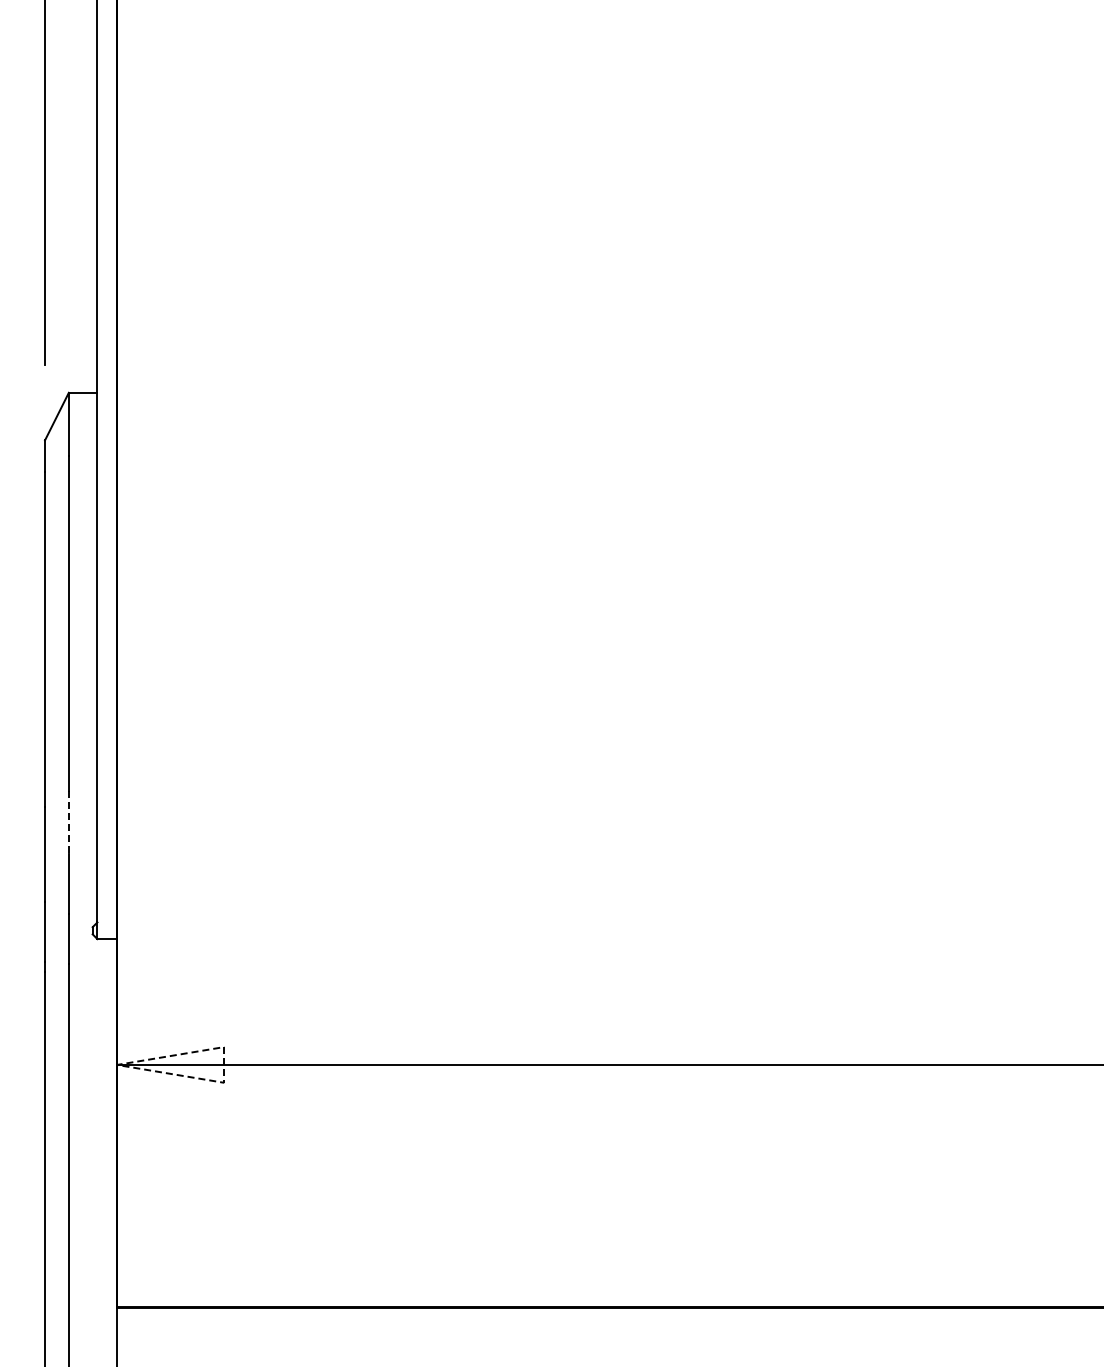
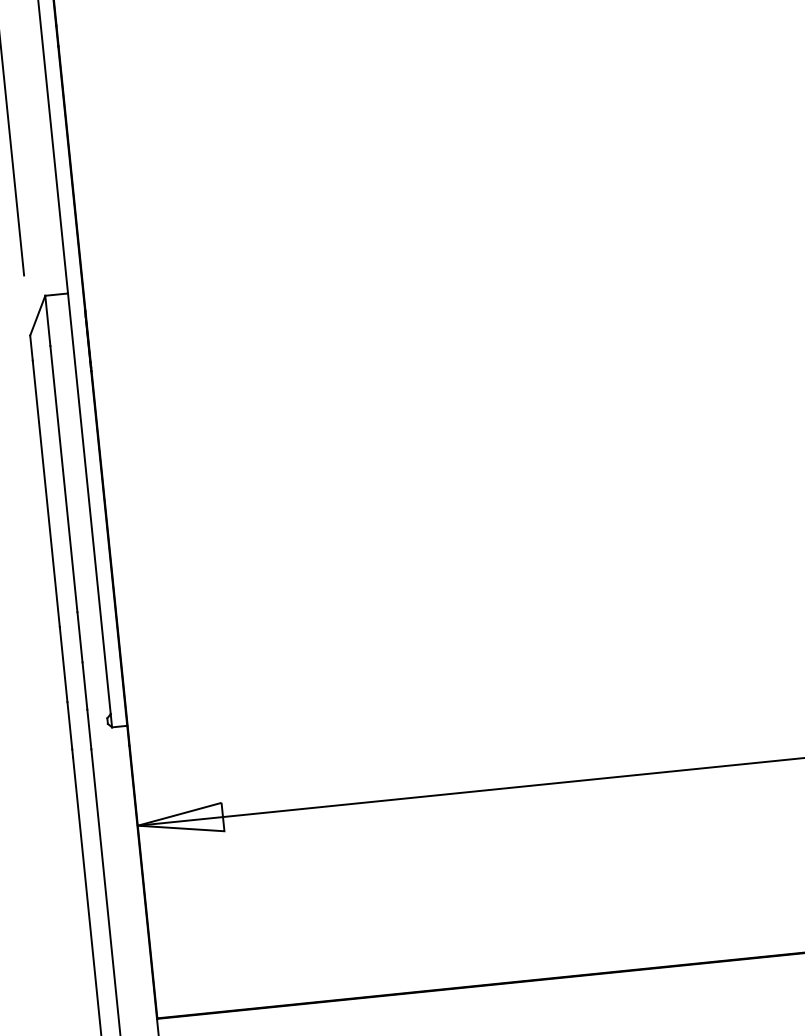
line: (68, 822) -> (79, 637), dashed -> solid
line: (134, 1067) -> (151, 826), dashed -> solid

